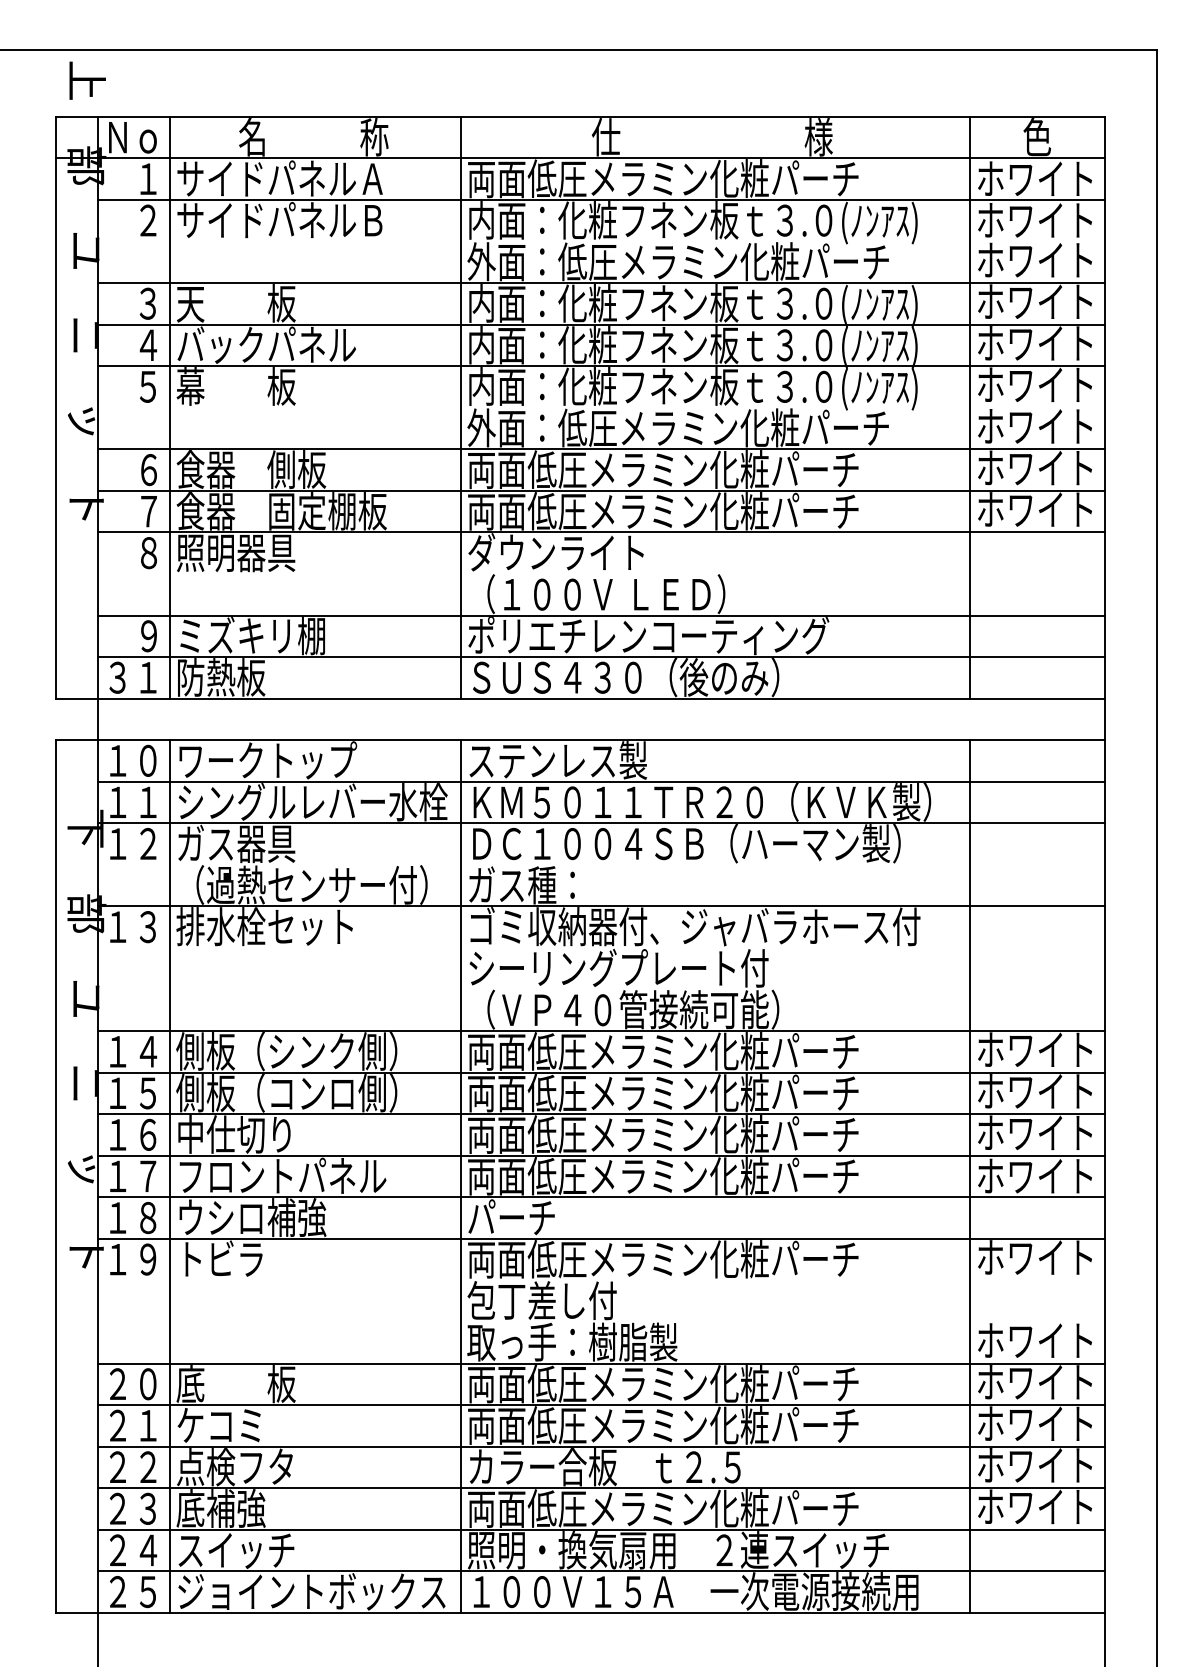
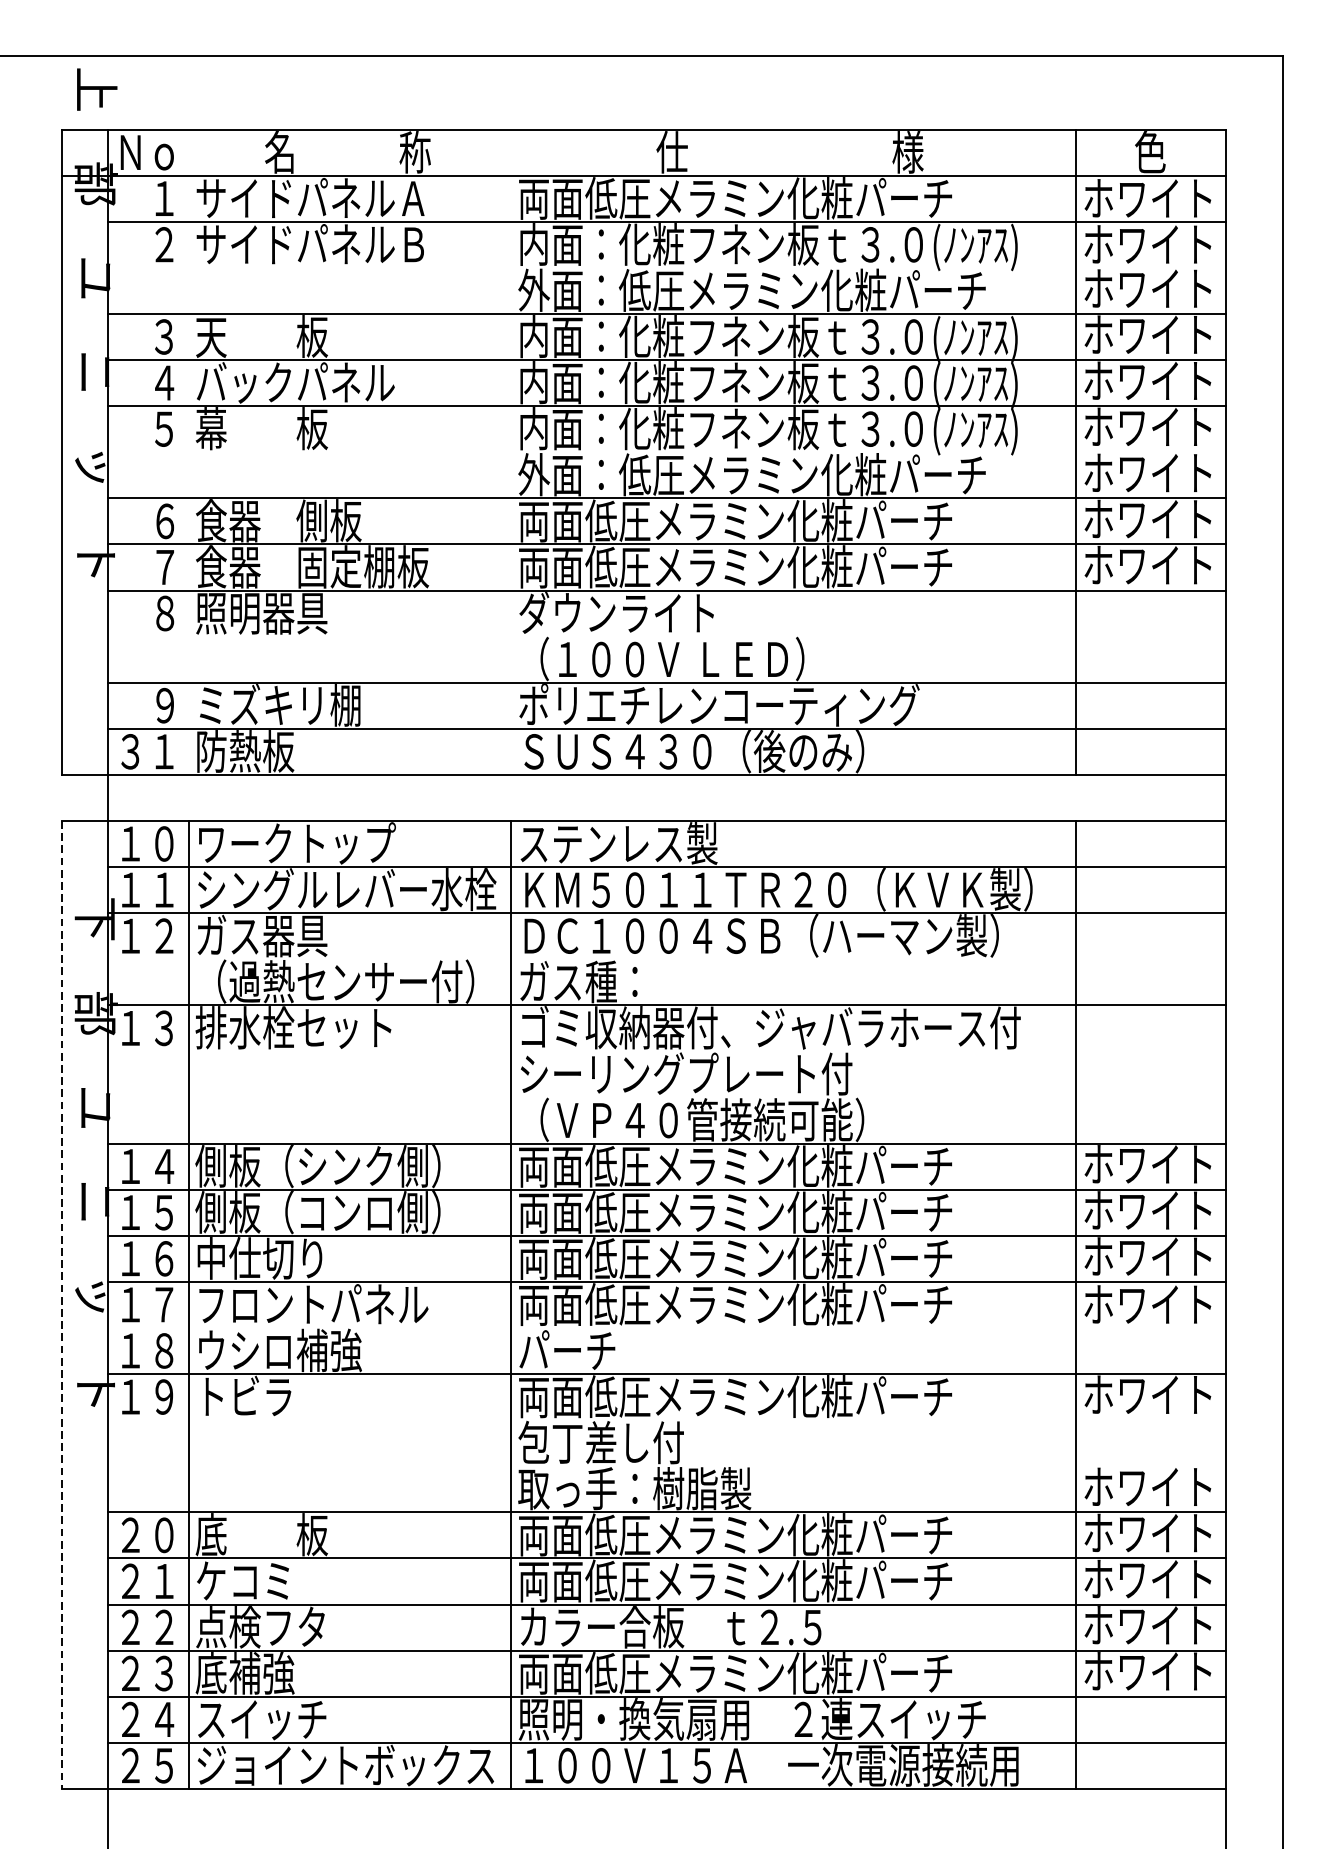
line: (170, 407) -> (189, 452), removed
line: (461, 407) -> (511, 452), removed
line: (55, 1177) -> (61, 1306), solid -> dashed
line: (601, 1197) -> (667, 1328), removed

